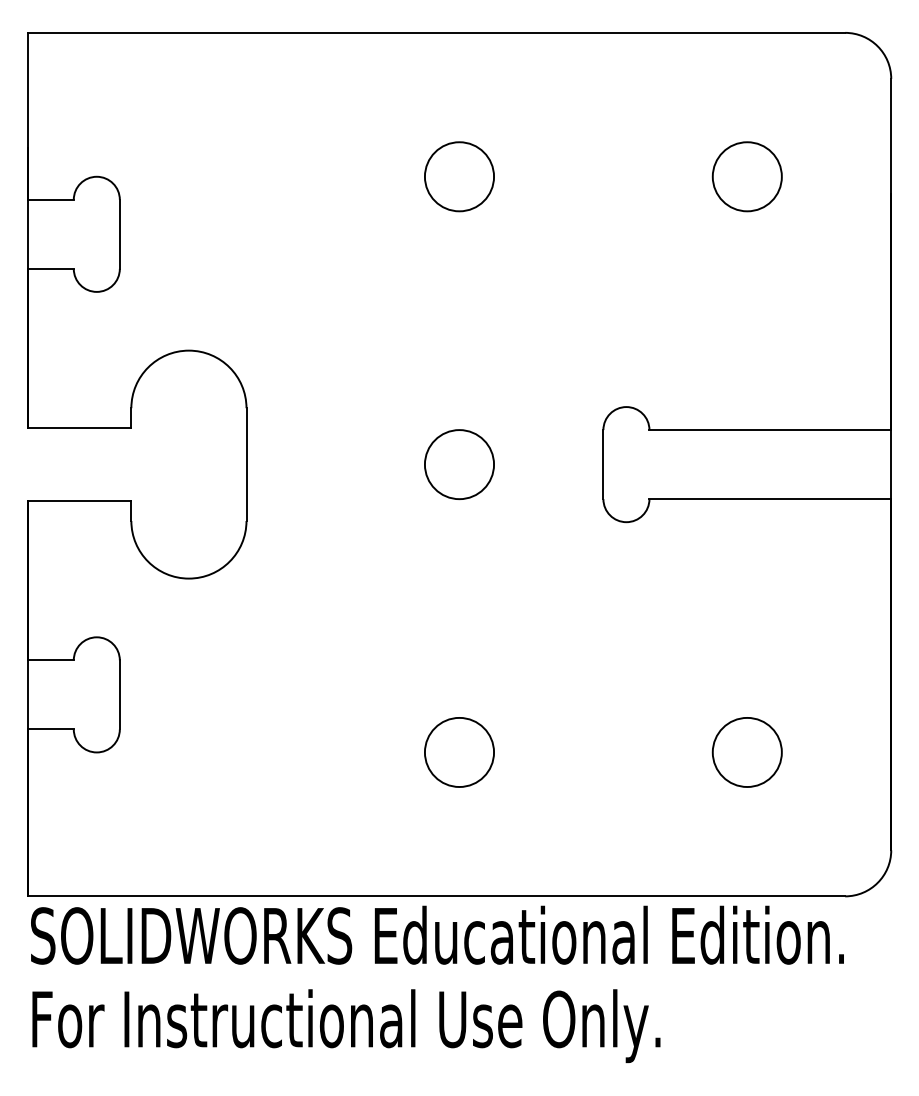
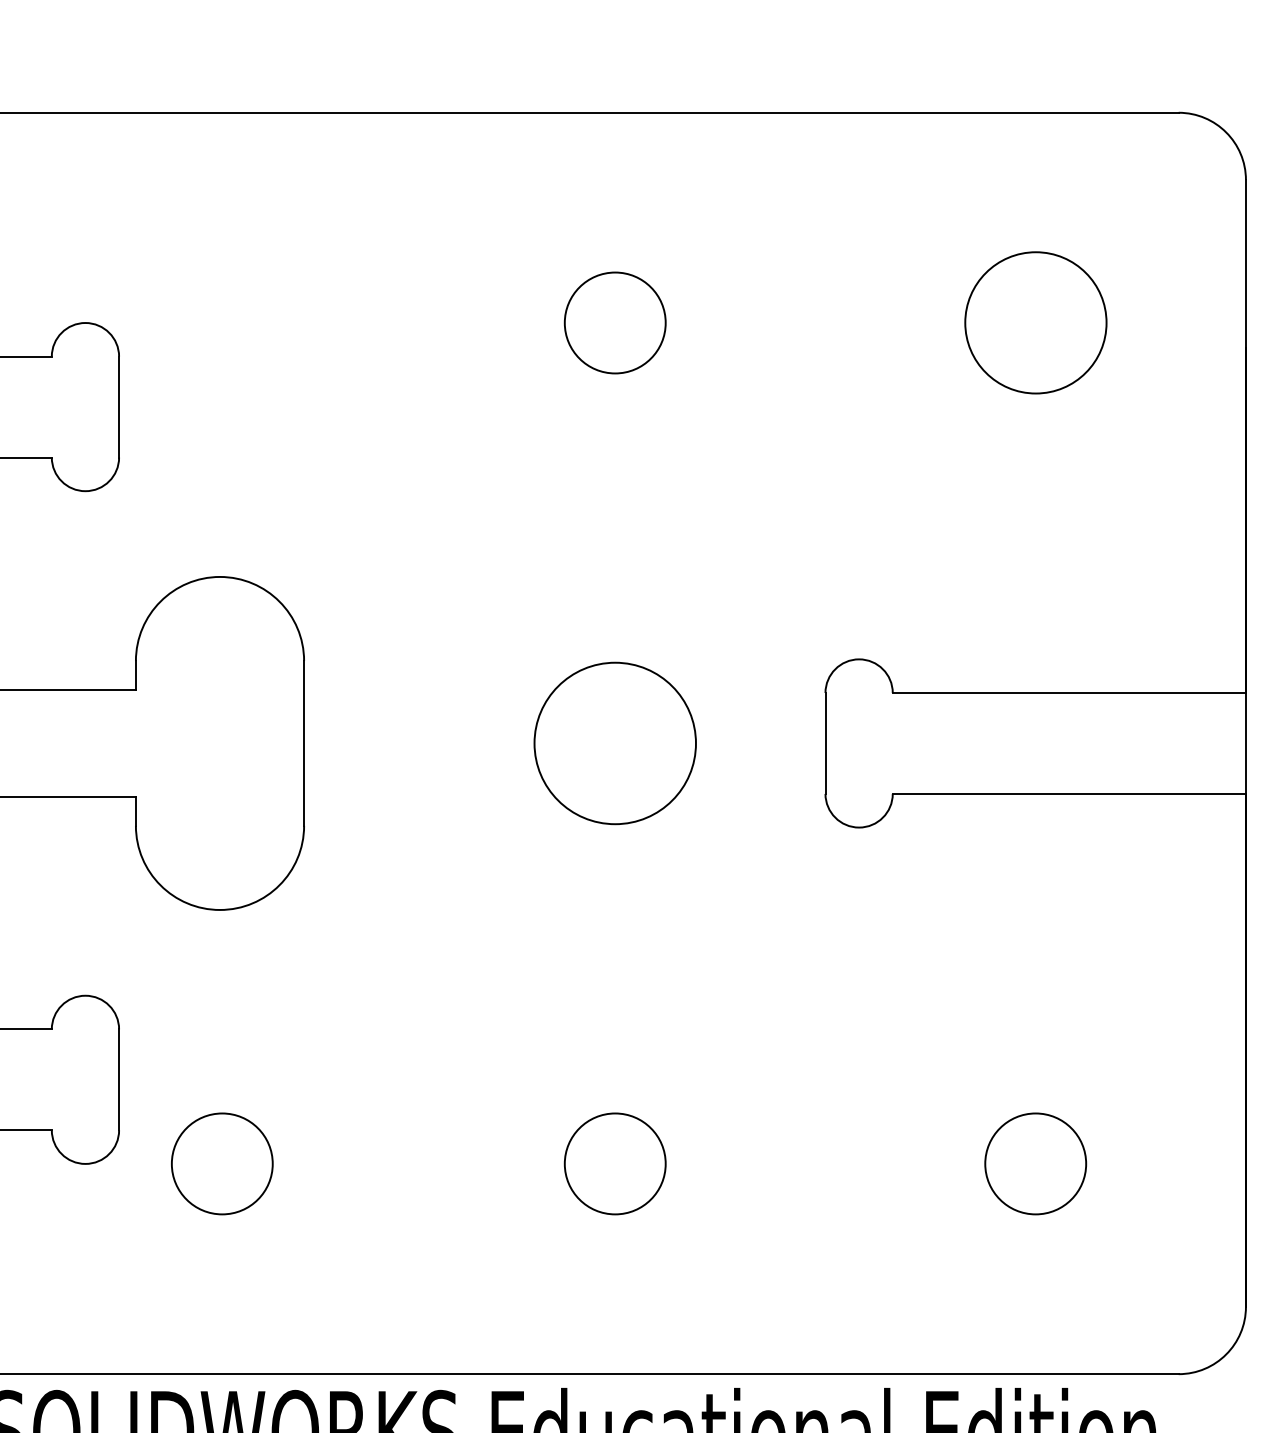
circle: (746, 176) -> (1034, 322), size x1.4
circle: (459, 464) -> (615, 743), size x1.6
circle: (190, 752) -> (222, 1164), added

